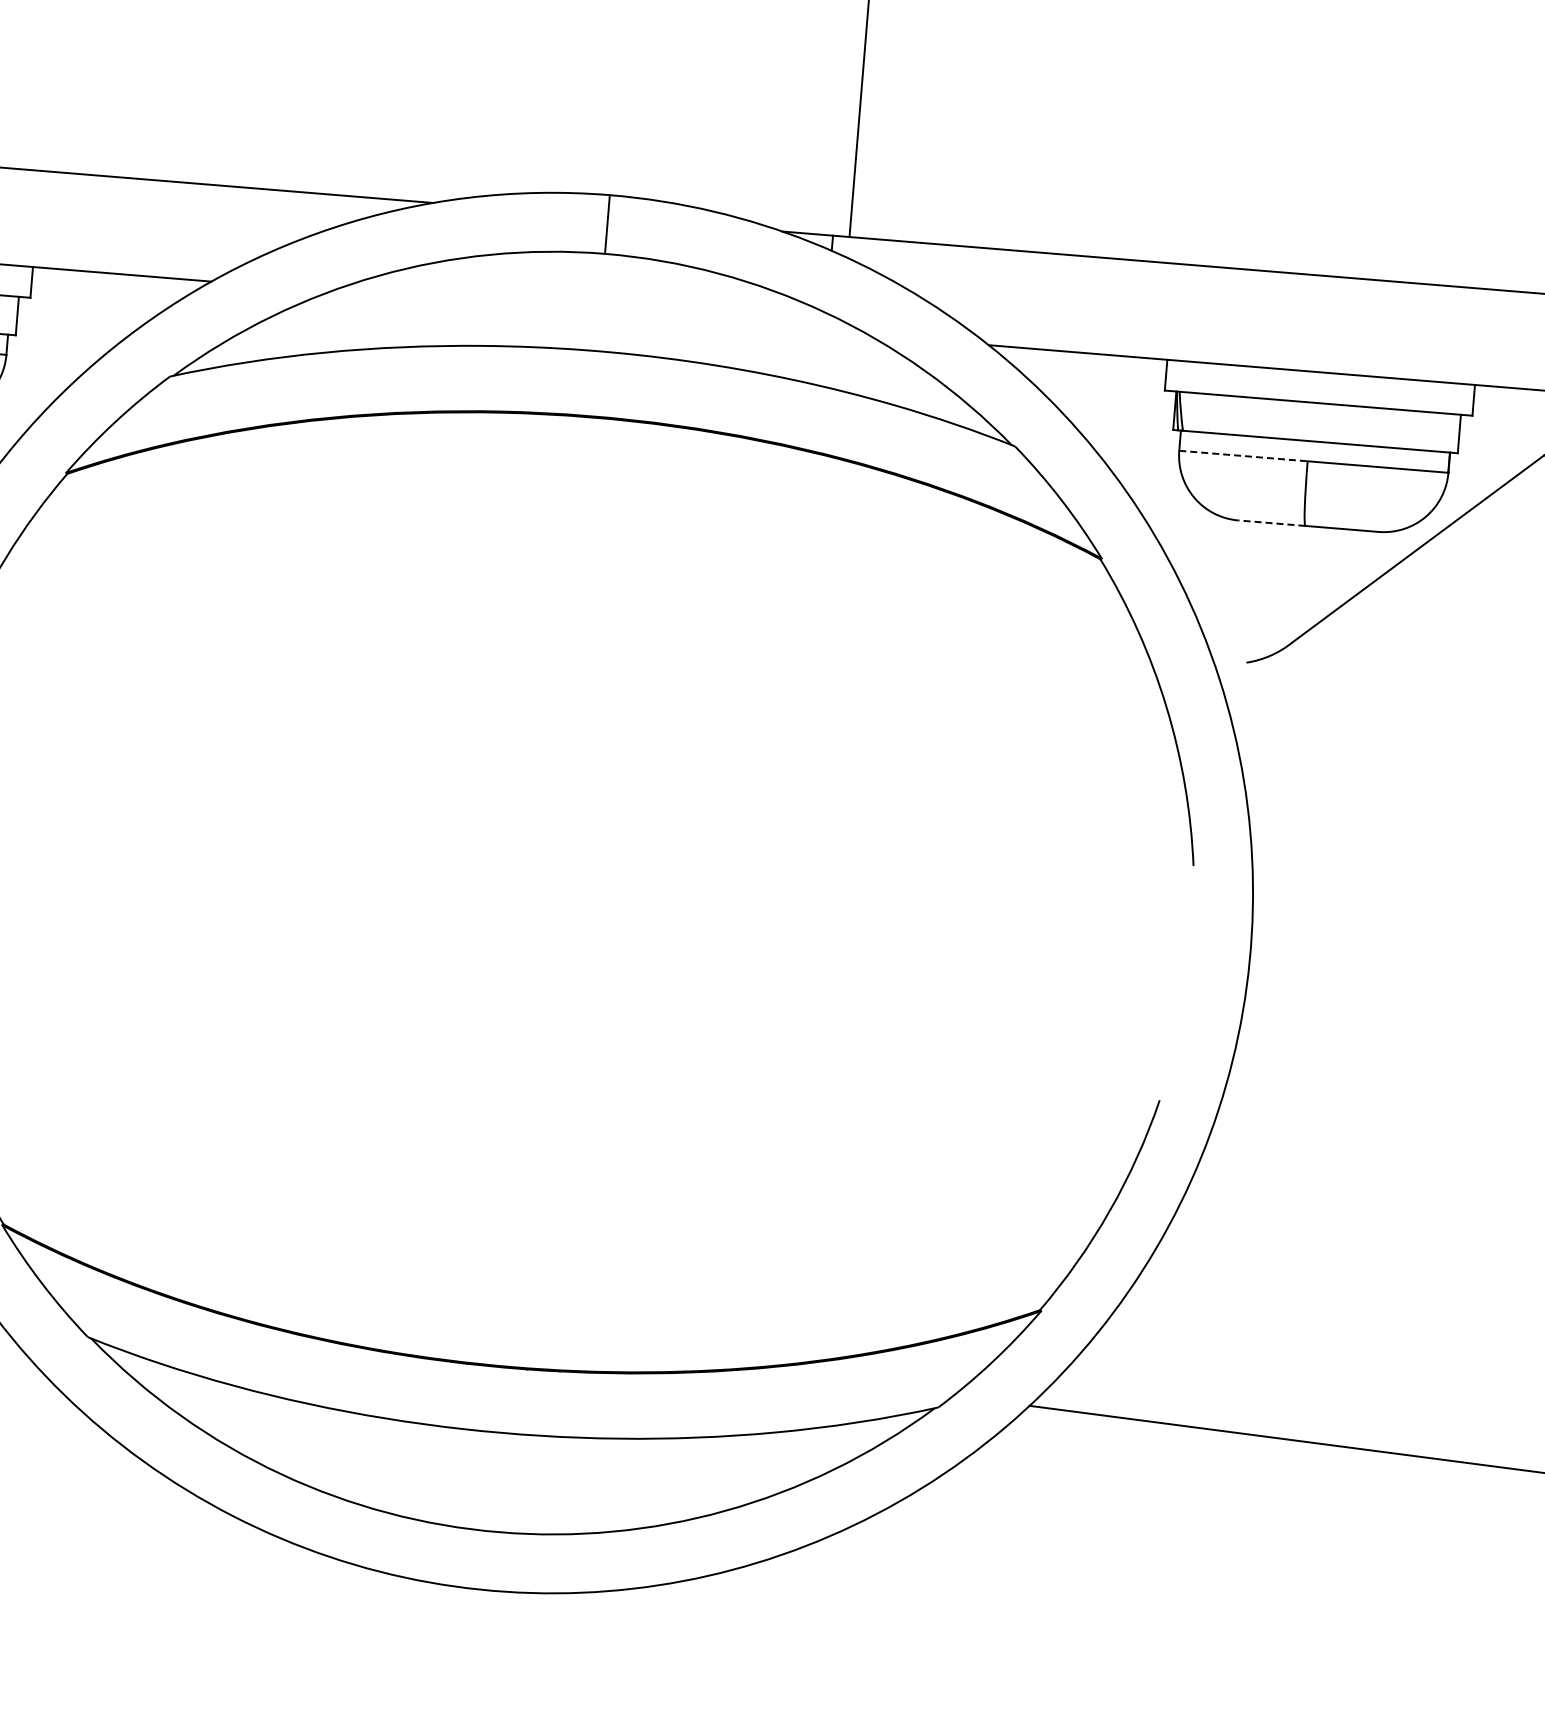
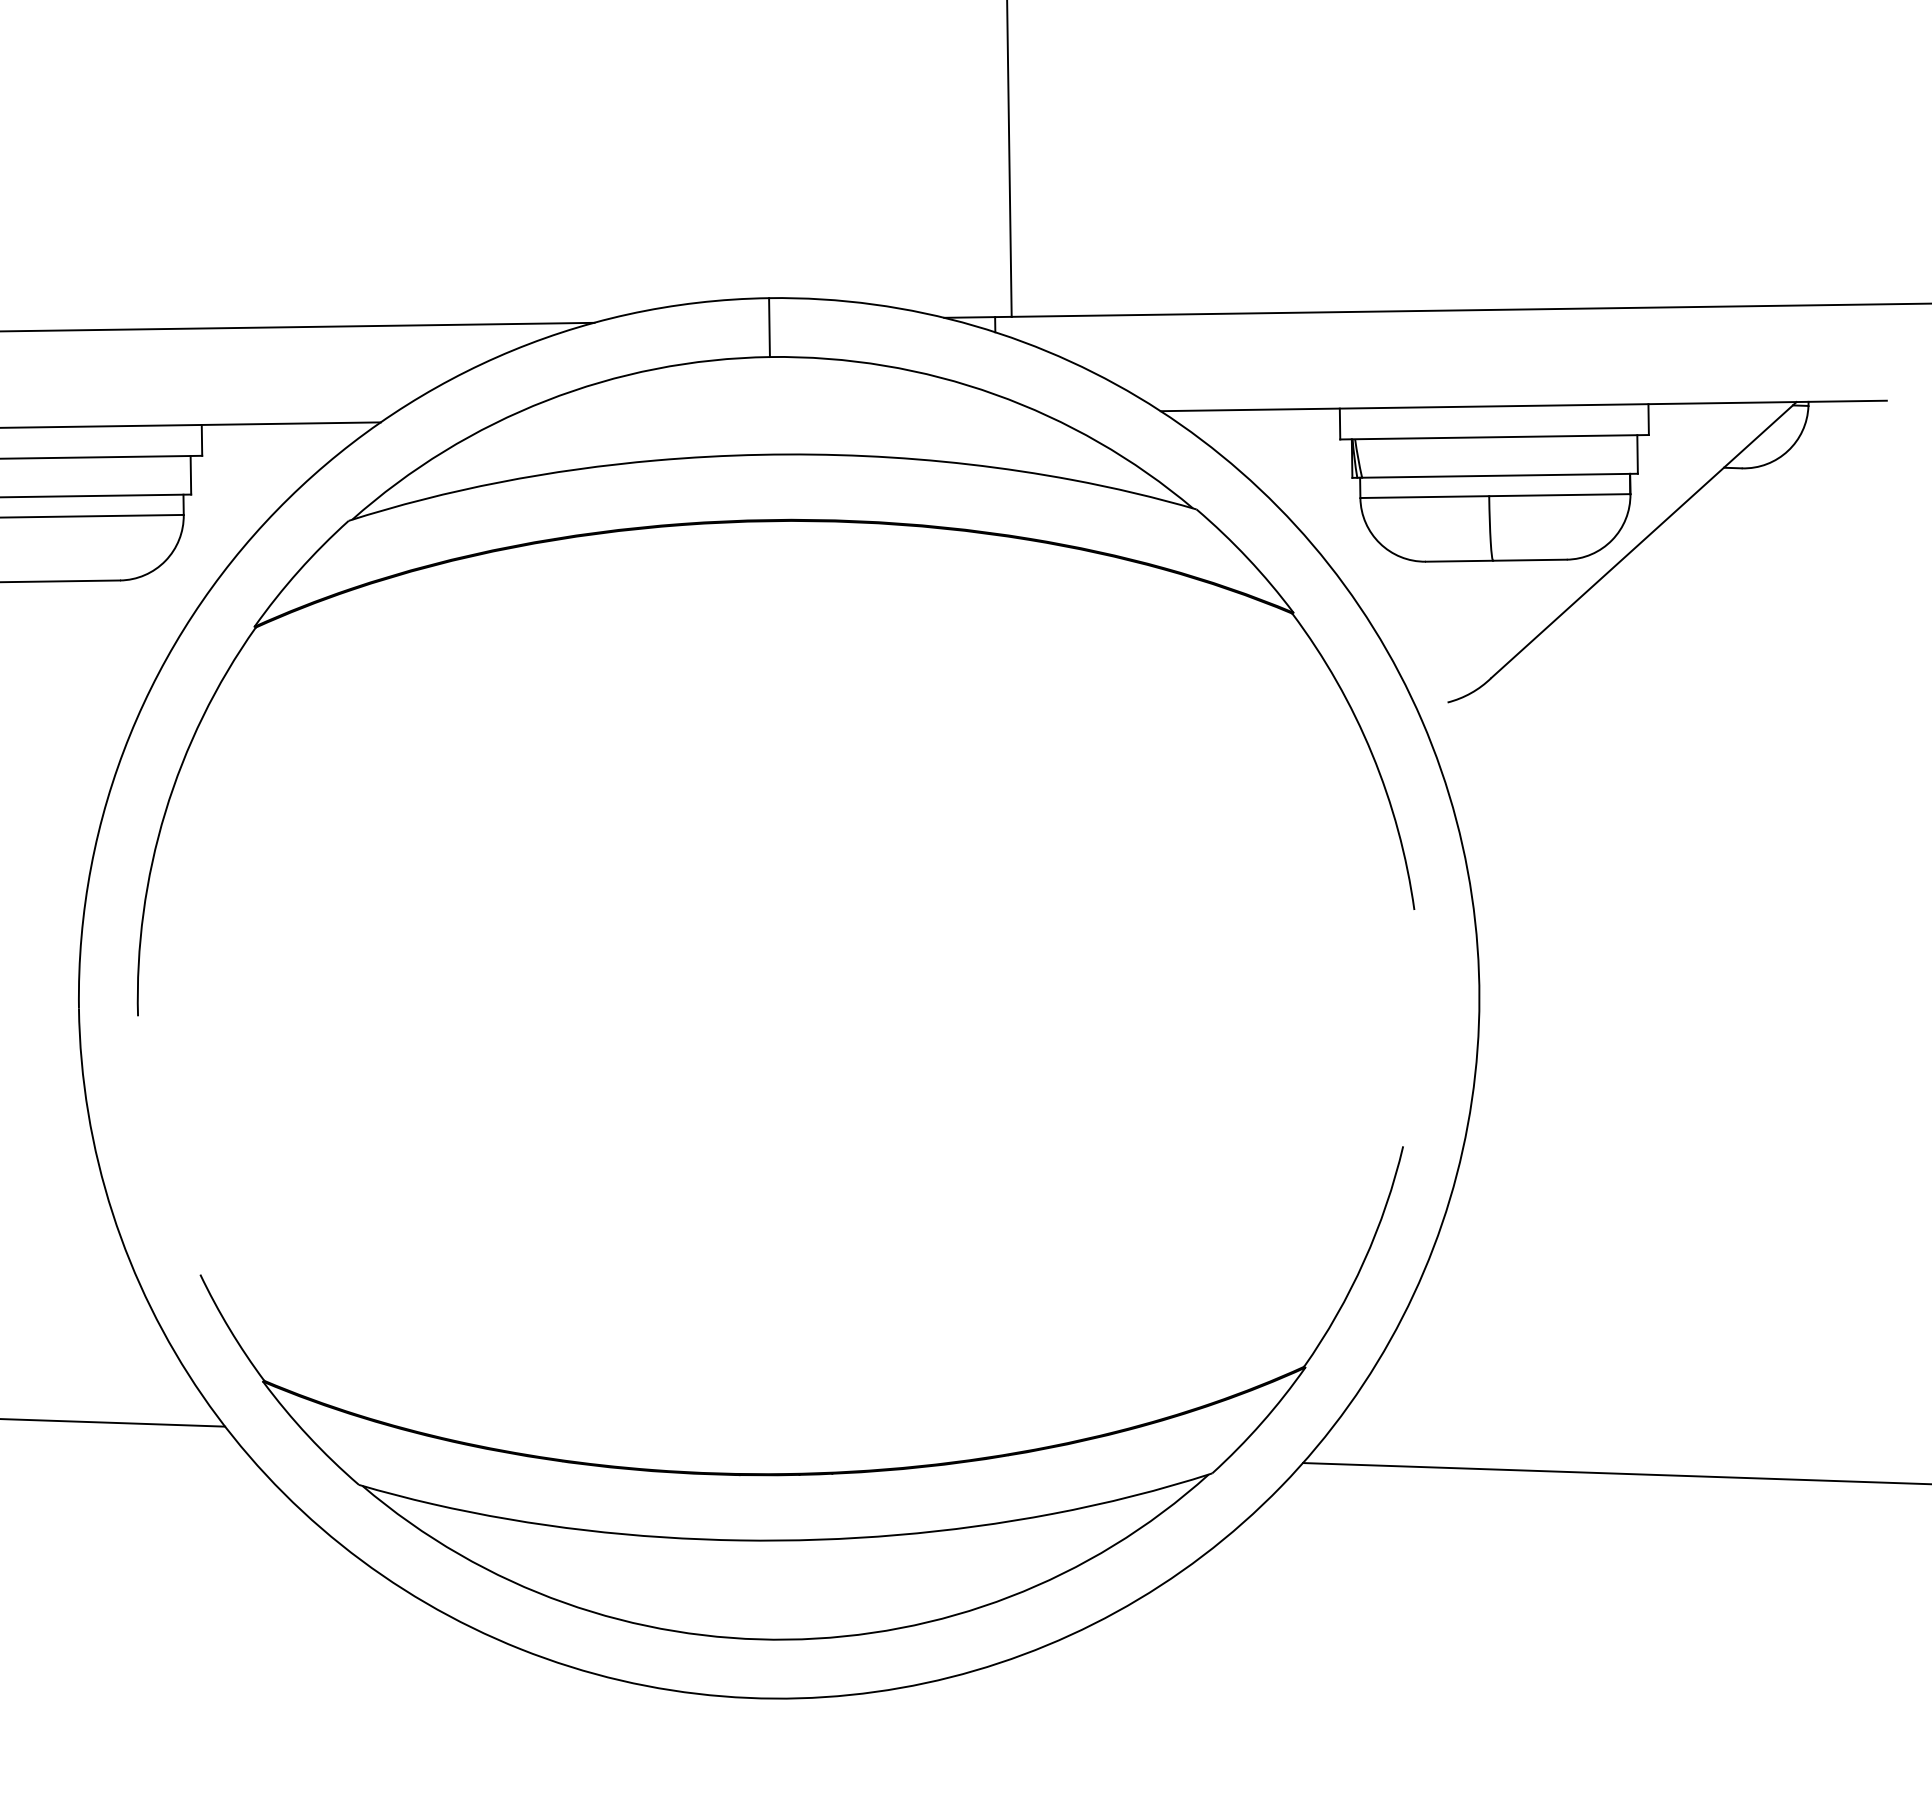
line: (1244, 456) -> (1425, 497), dashed -> solid
line: (1271, 523) -> (1459, 561), dashed -> solid

